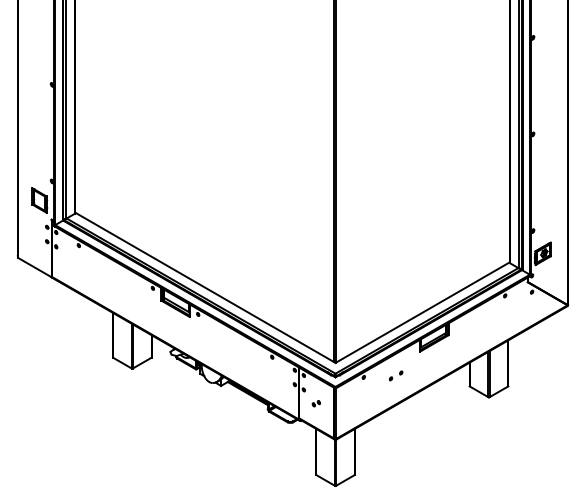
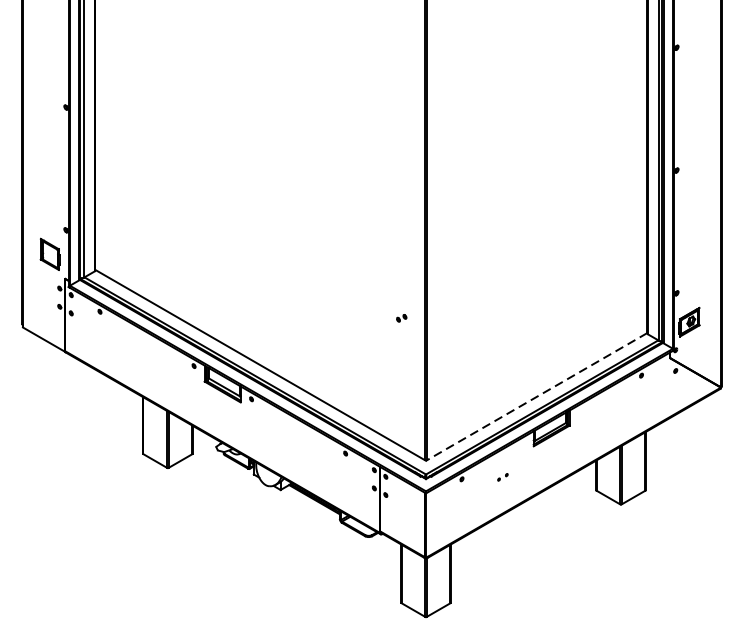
line: (422, 312) -> (536, 396), solid -> dashed
part: (395, 375) -> (502, 476), size x0.6
part: (315, 403) -> (400, 318), moved

